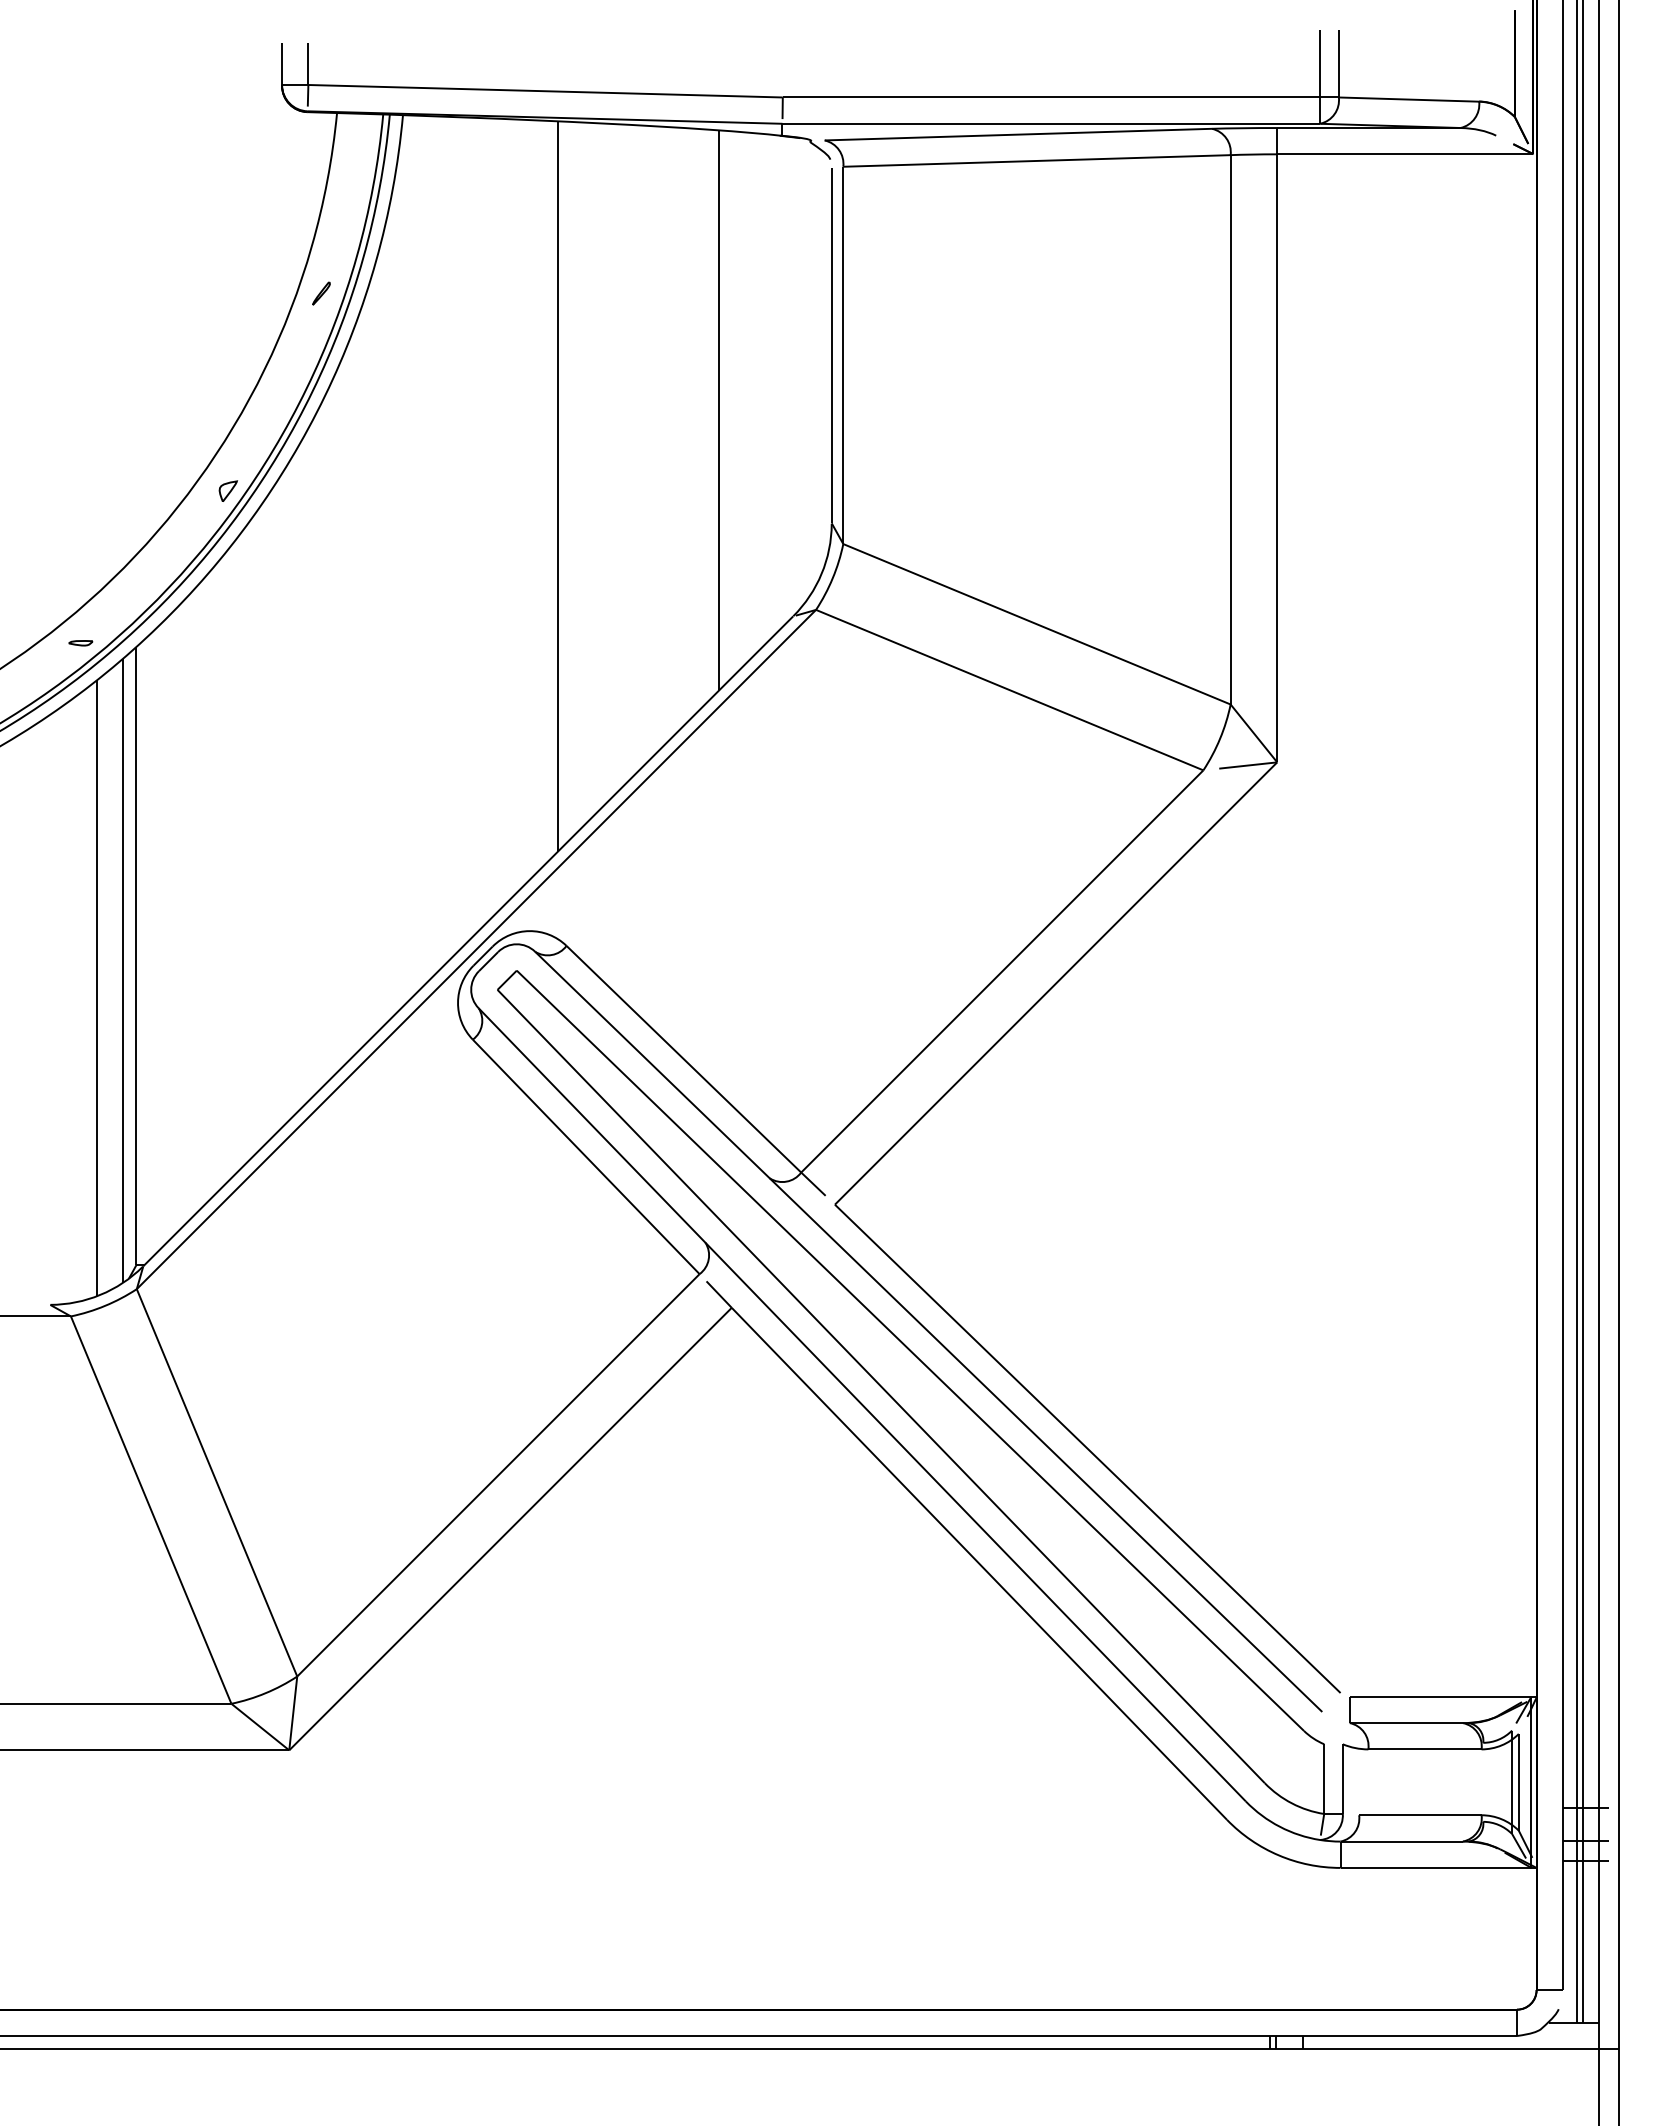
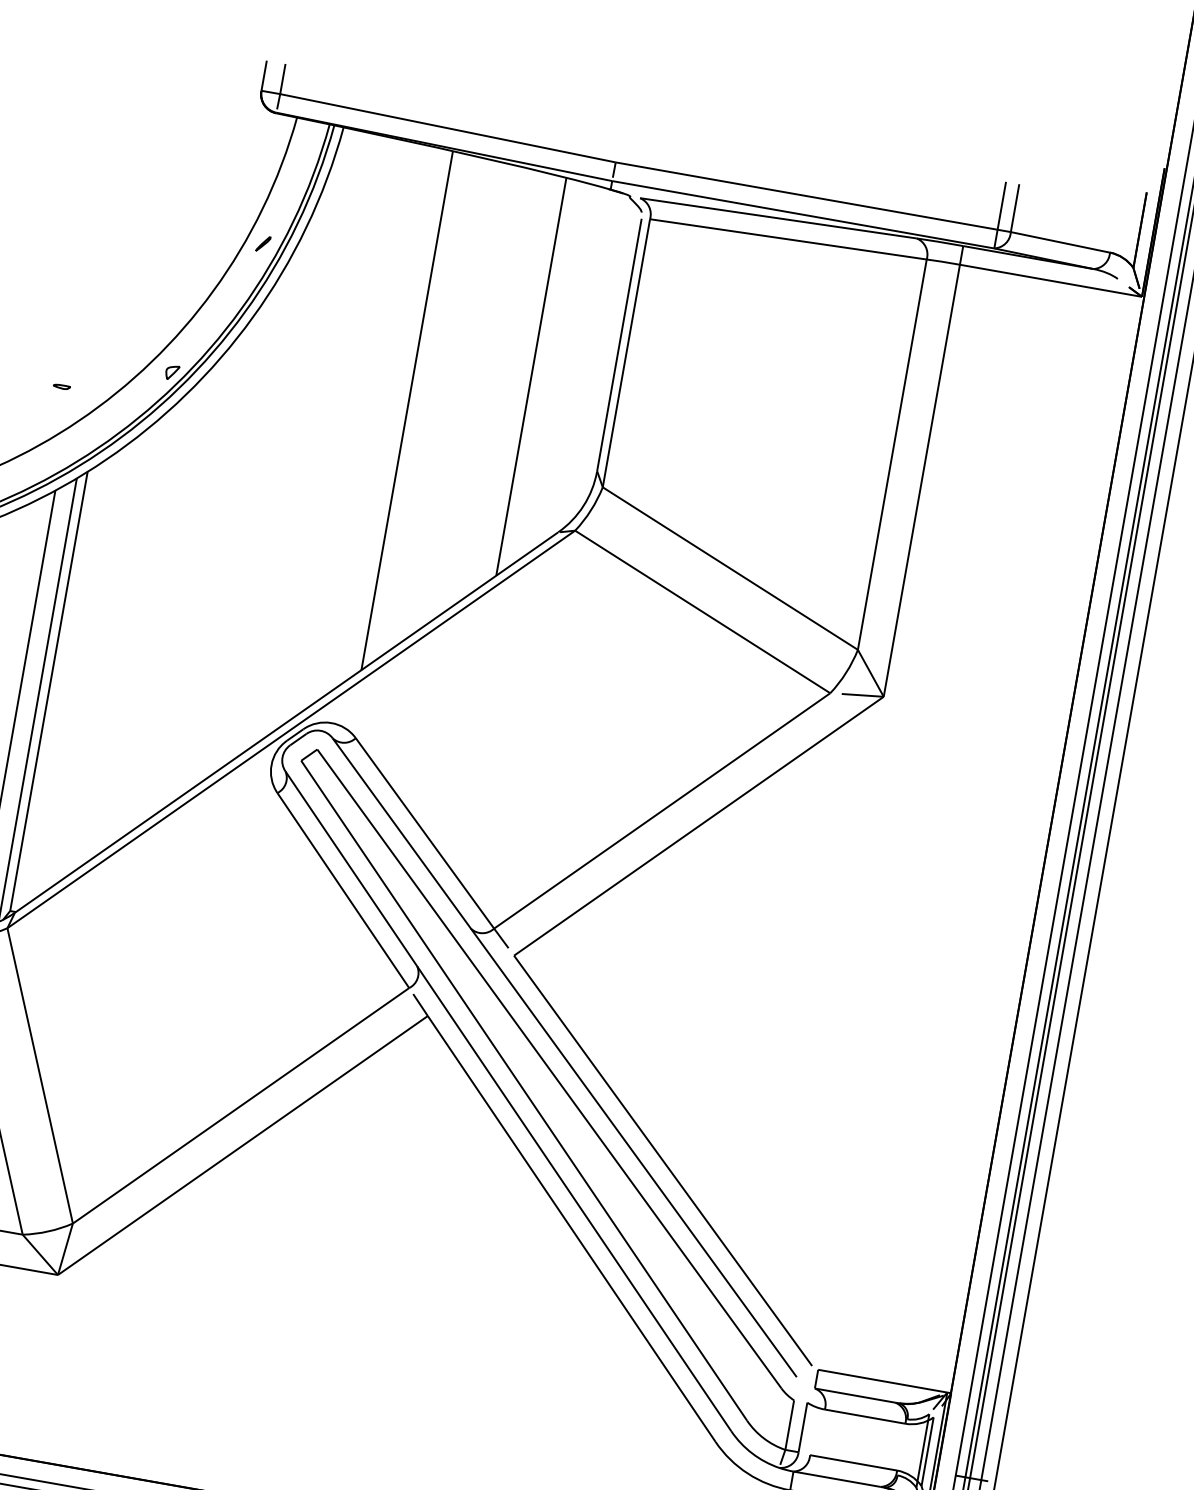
part: (80, 643) -> (61, 387), moved

